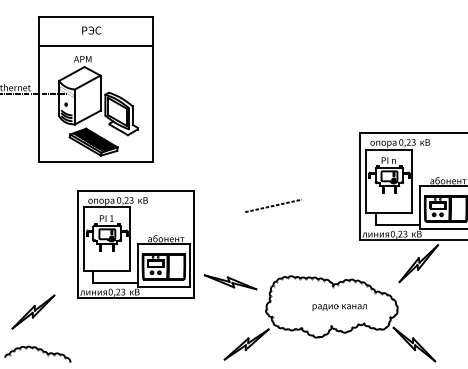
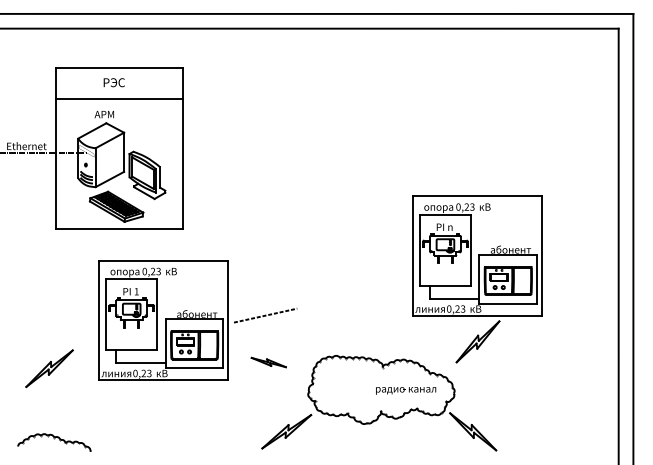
line: (273, 205) -> (265, 315), moved
part: (230, 282) -> (268, 362), size x0.6
text: (340, 307) -> (406, 390), moved
part: (33, 311) -> (49, 368), moved

